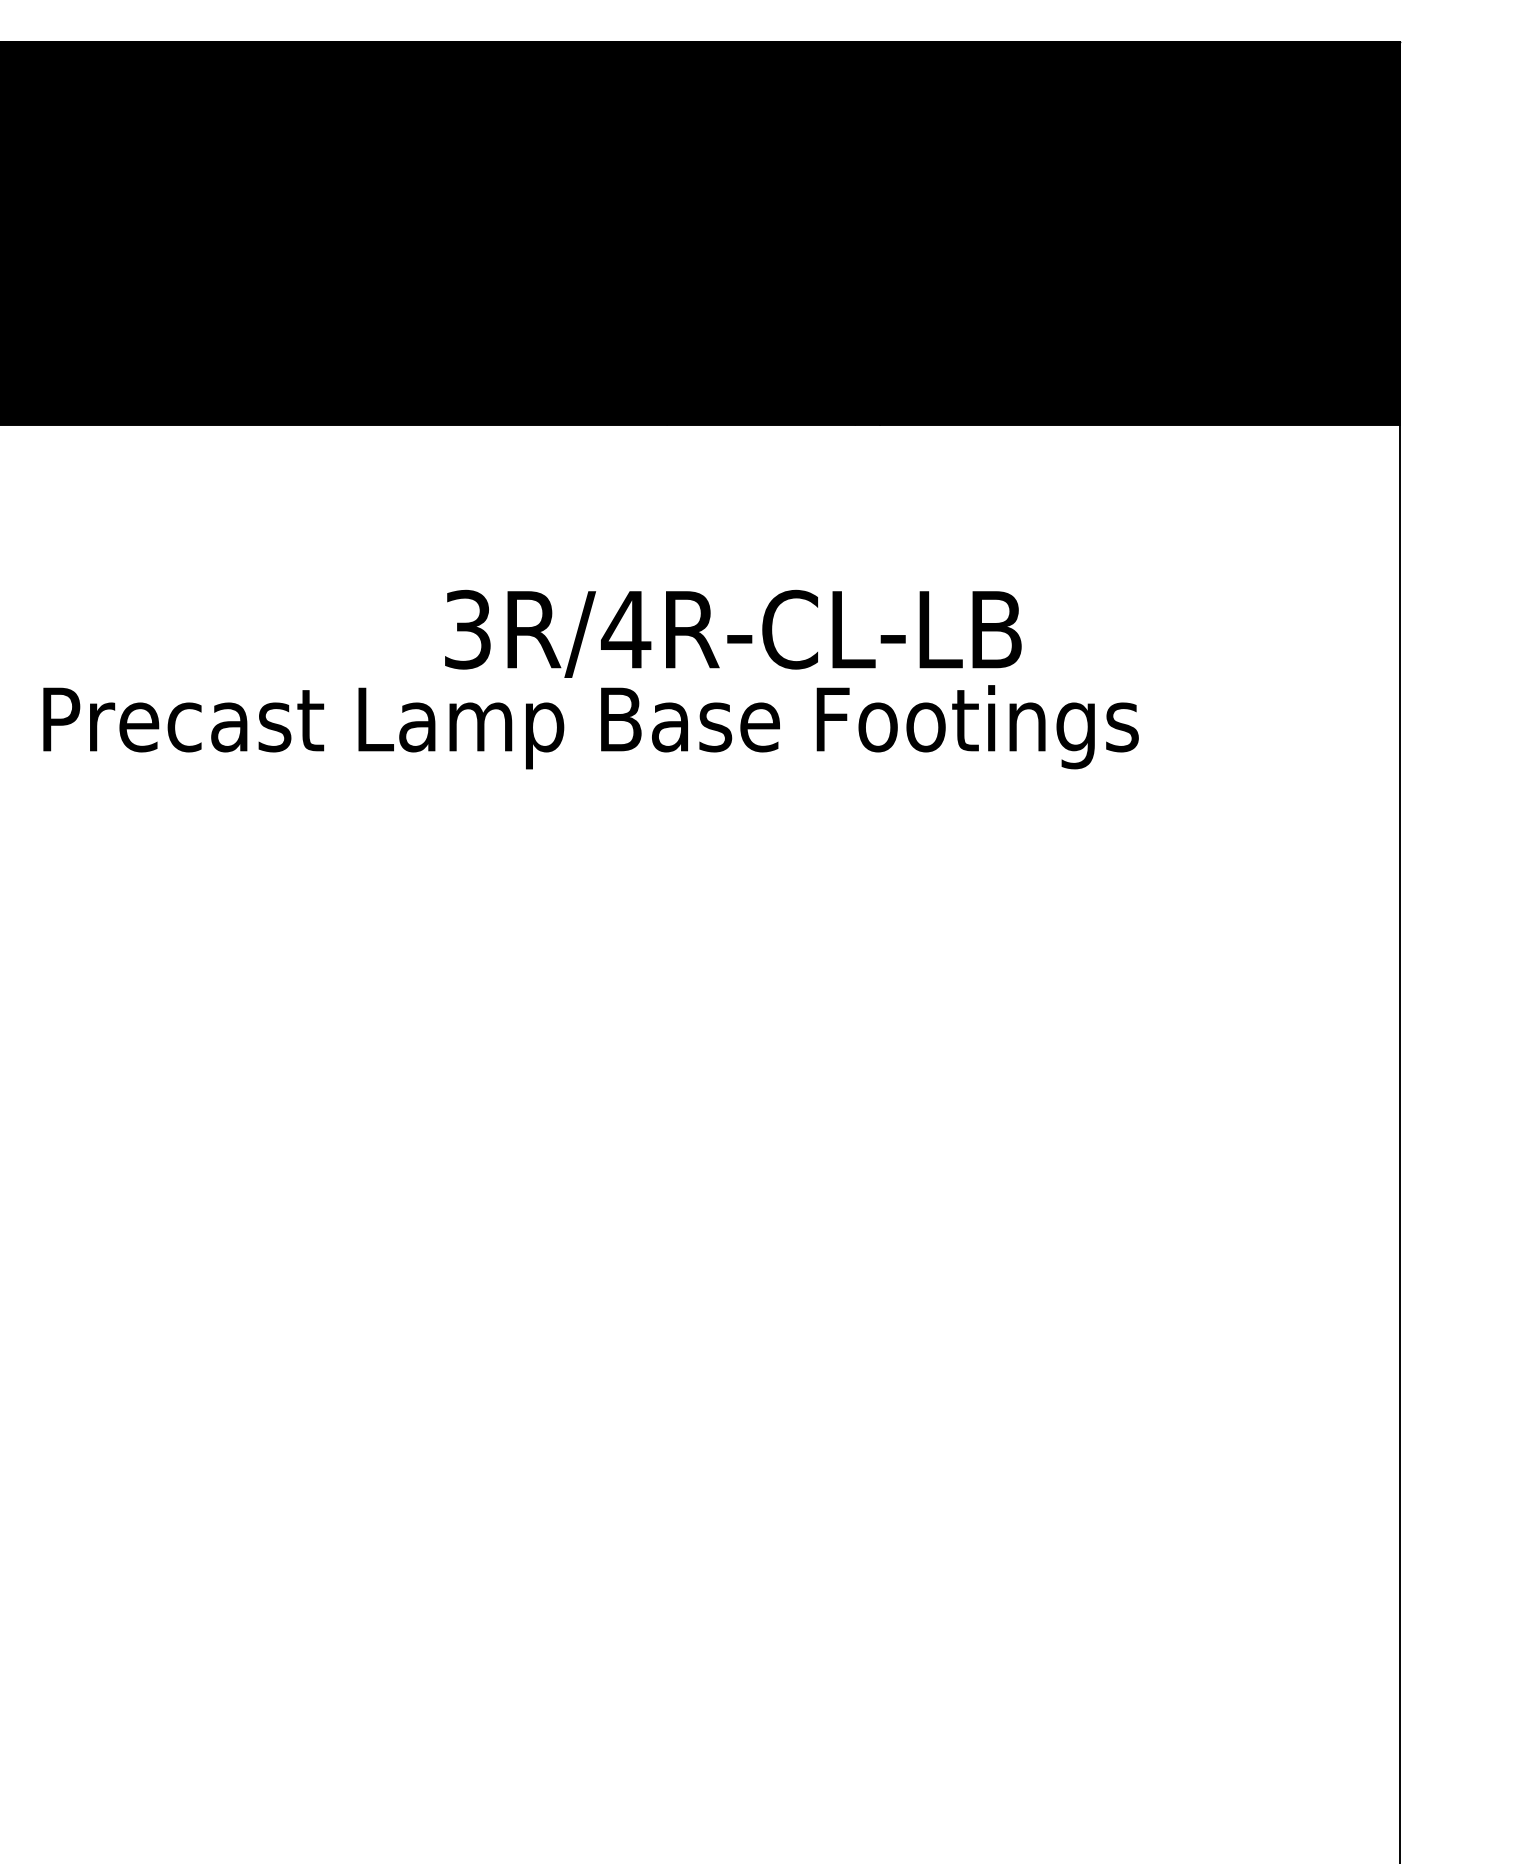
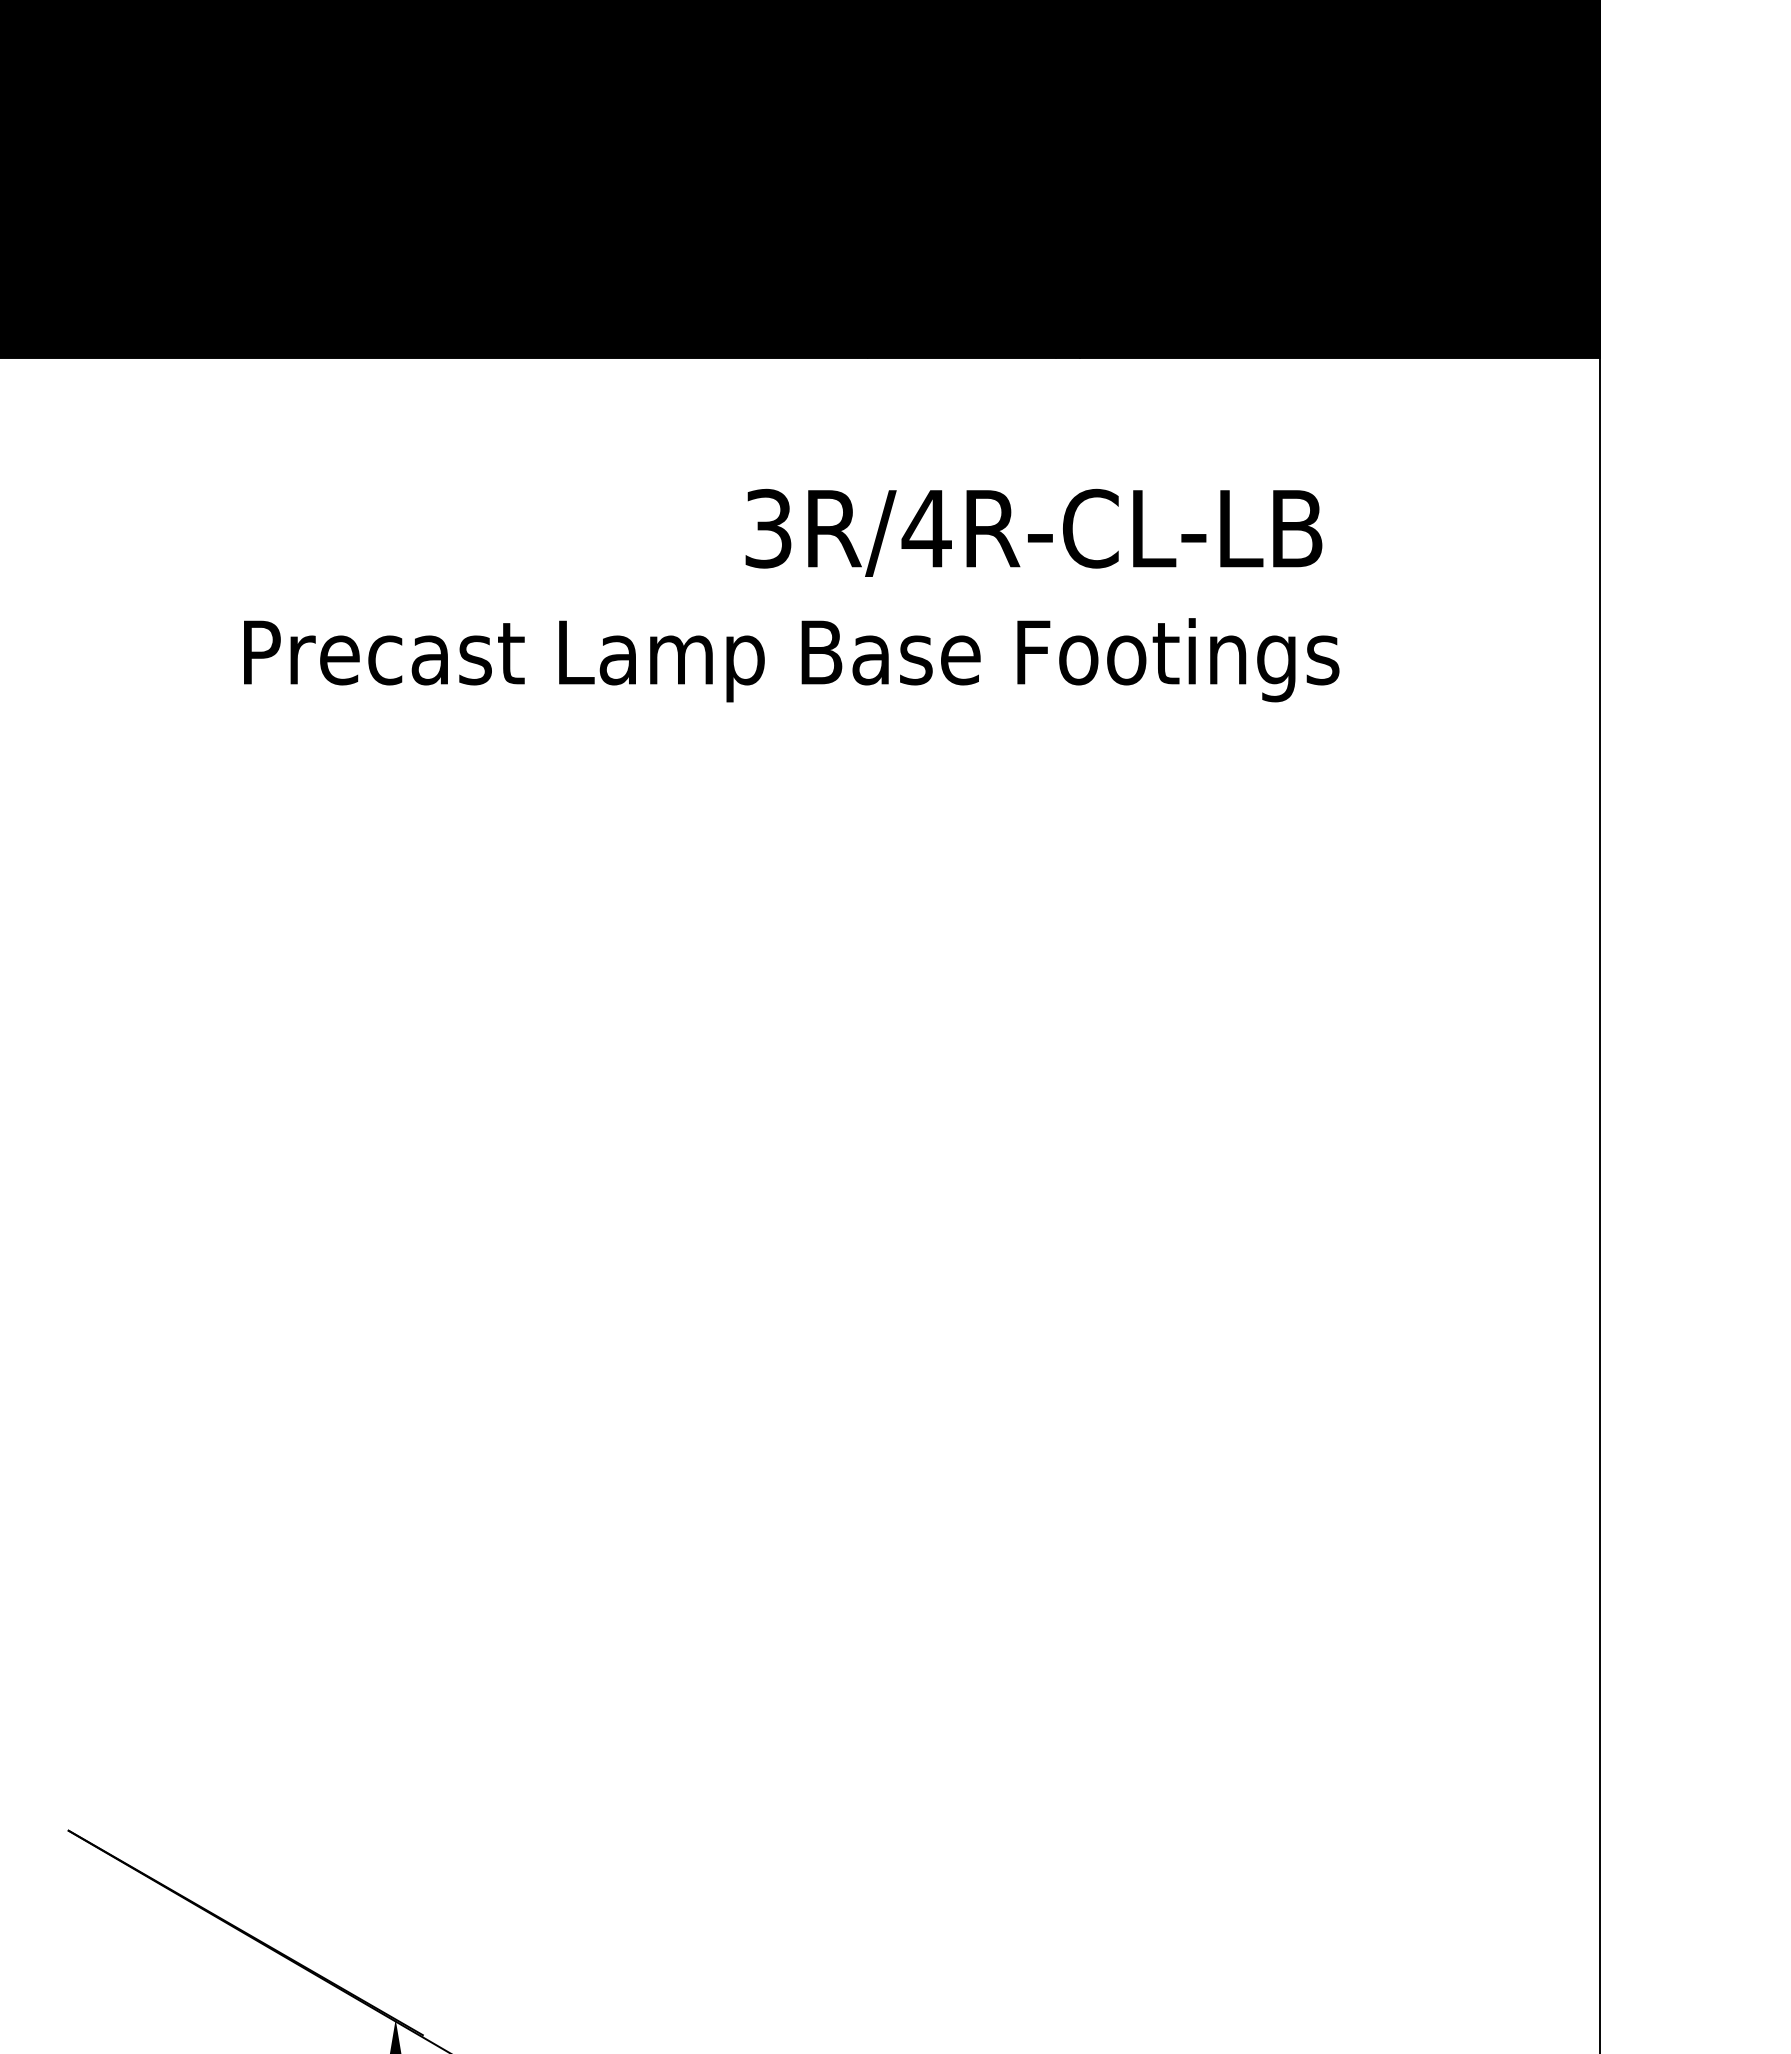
text: (732, 633) -> (1033, 532), moved

